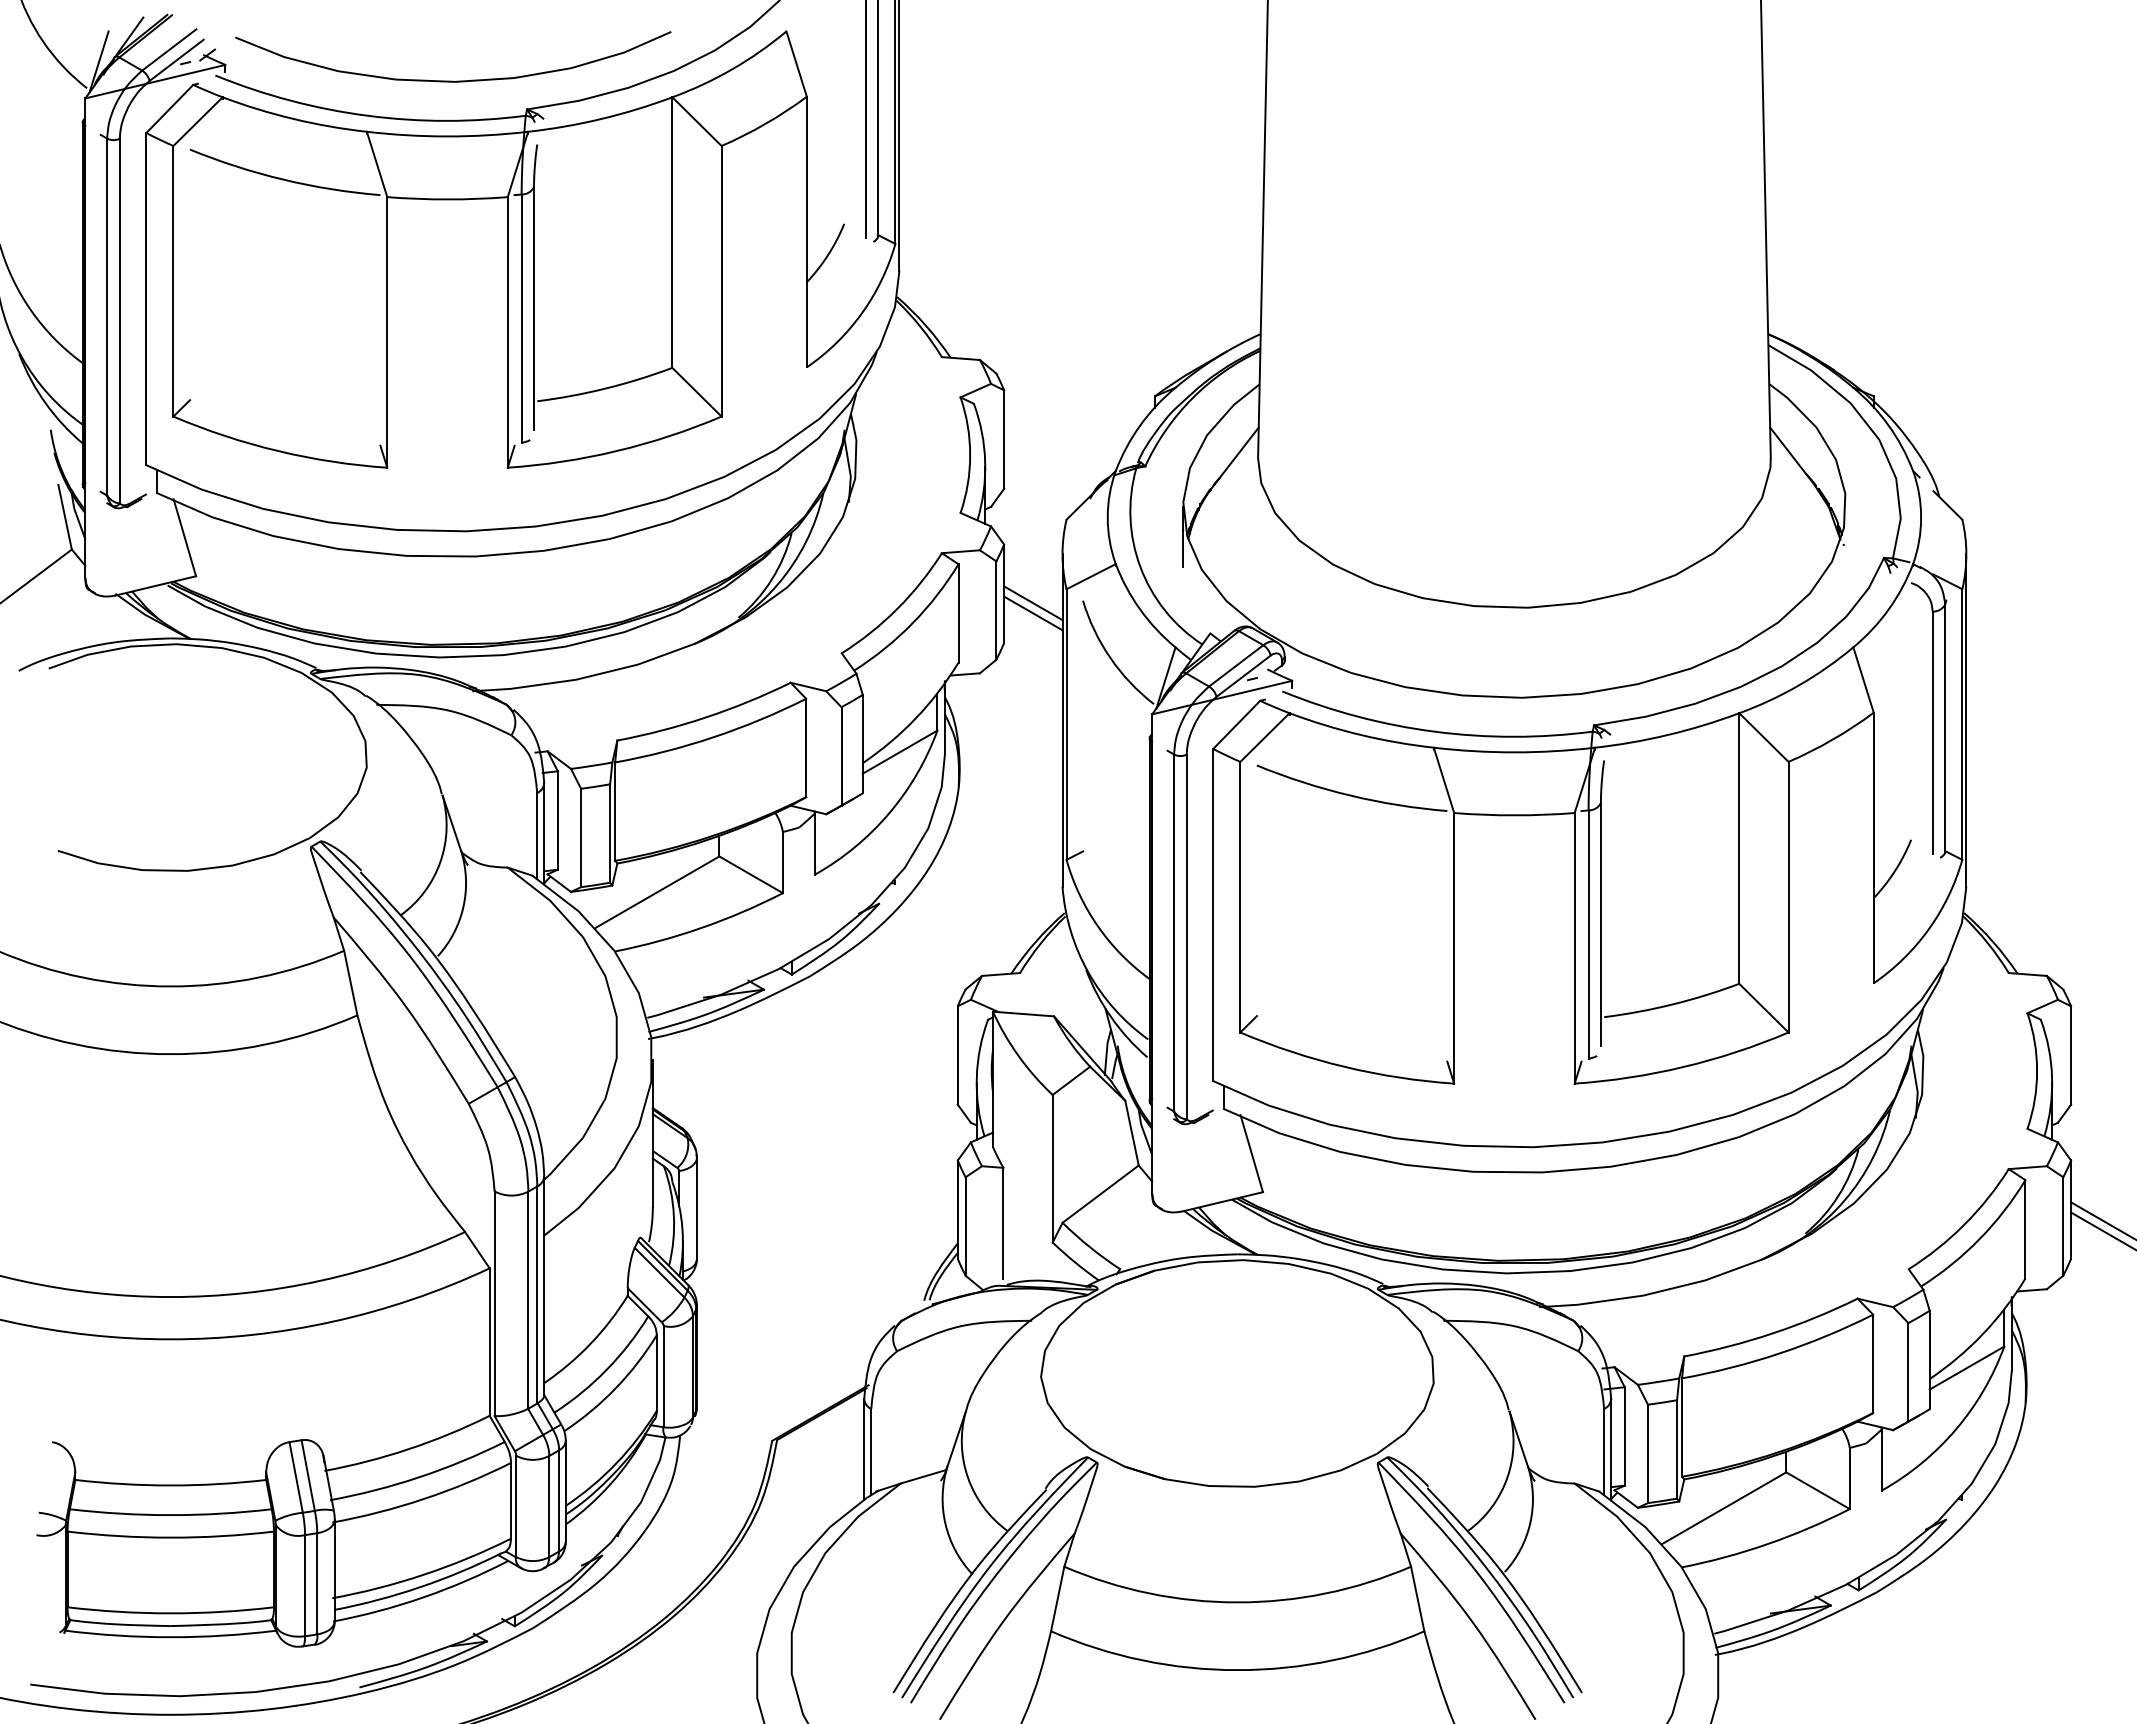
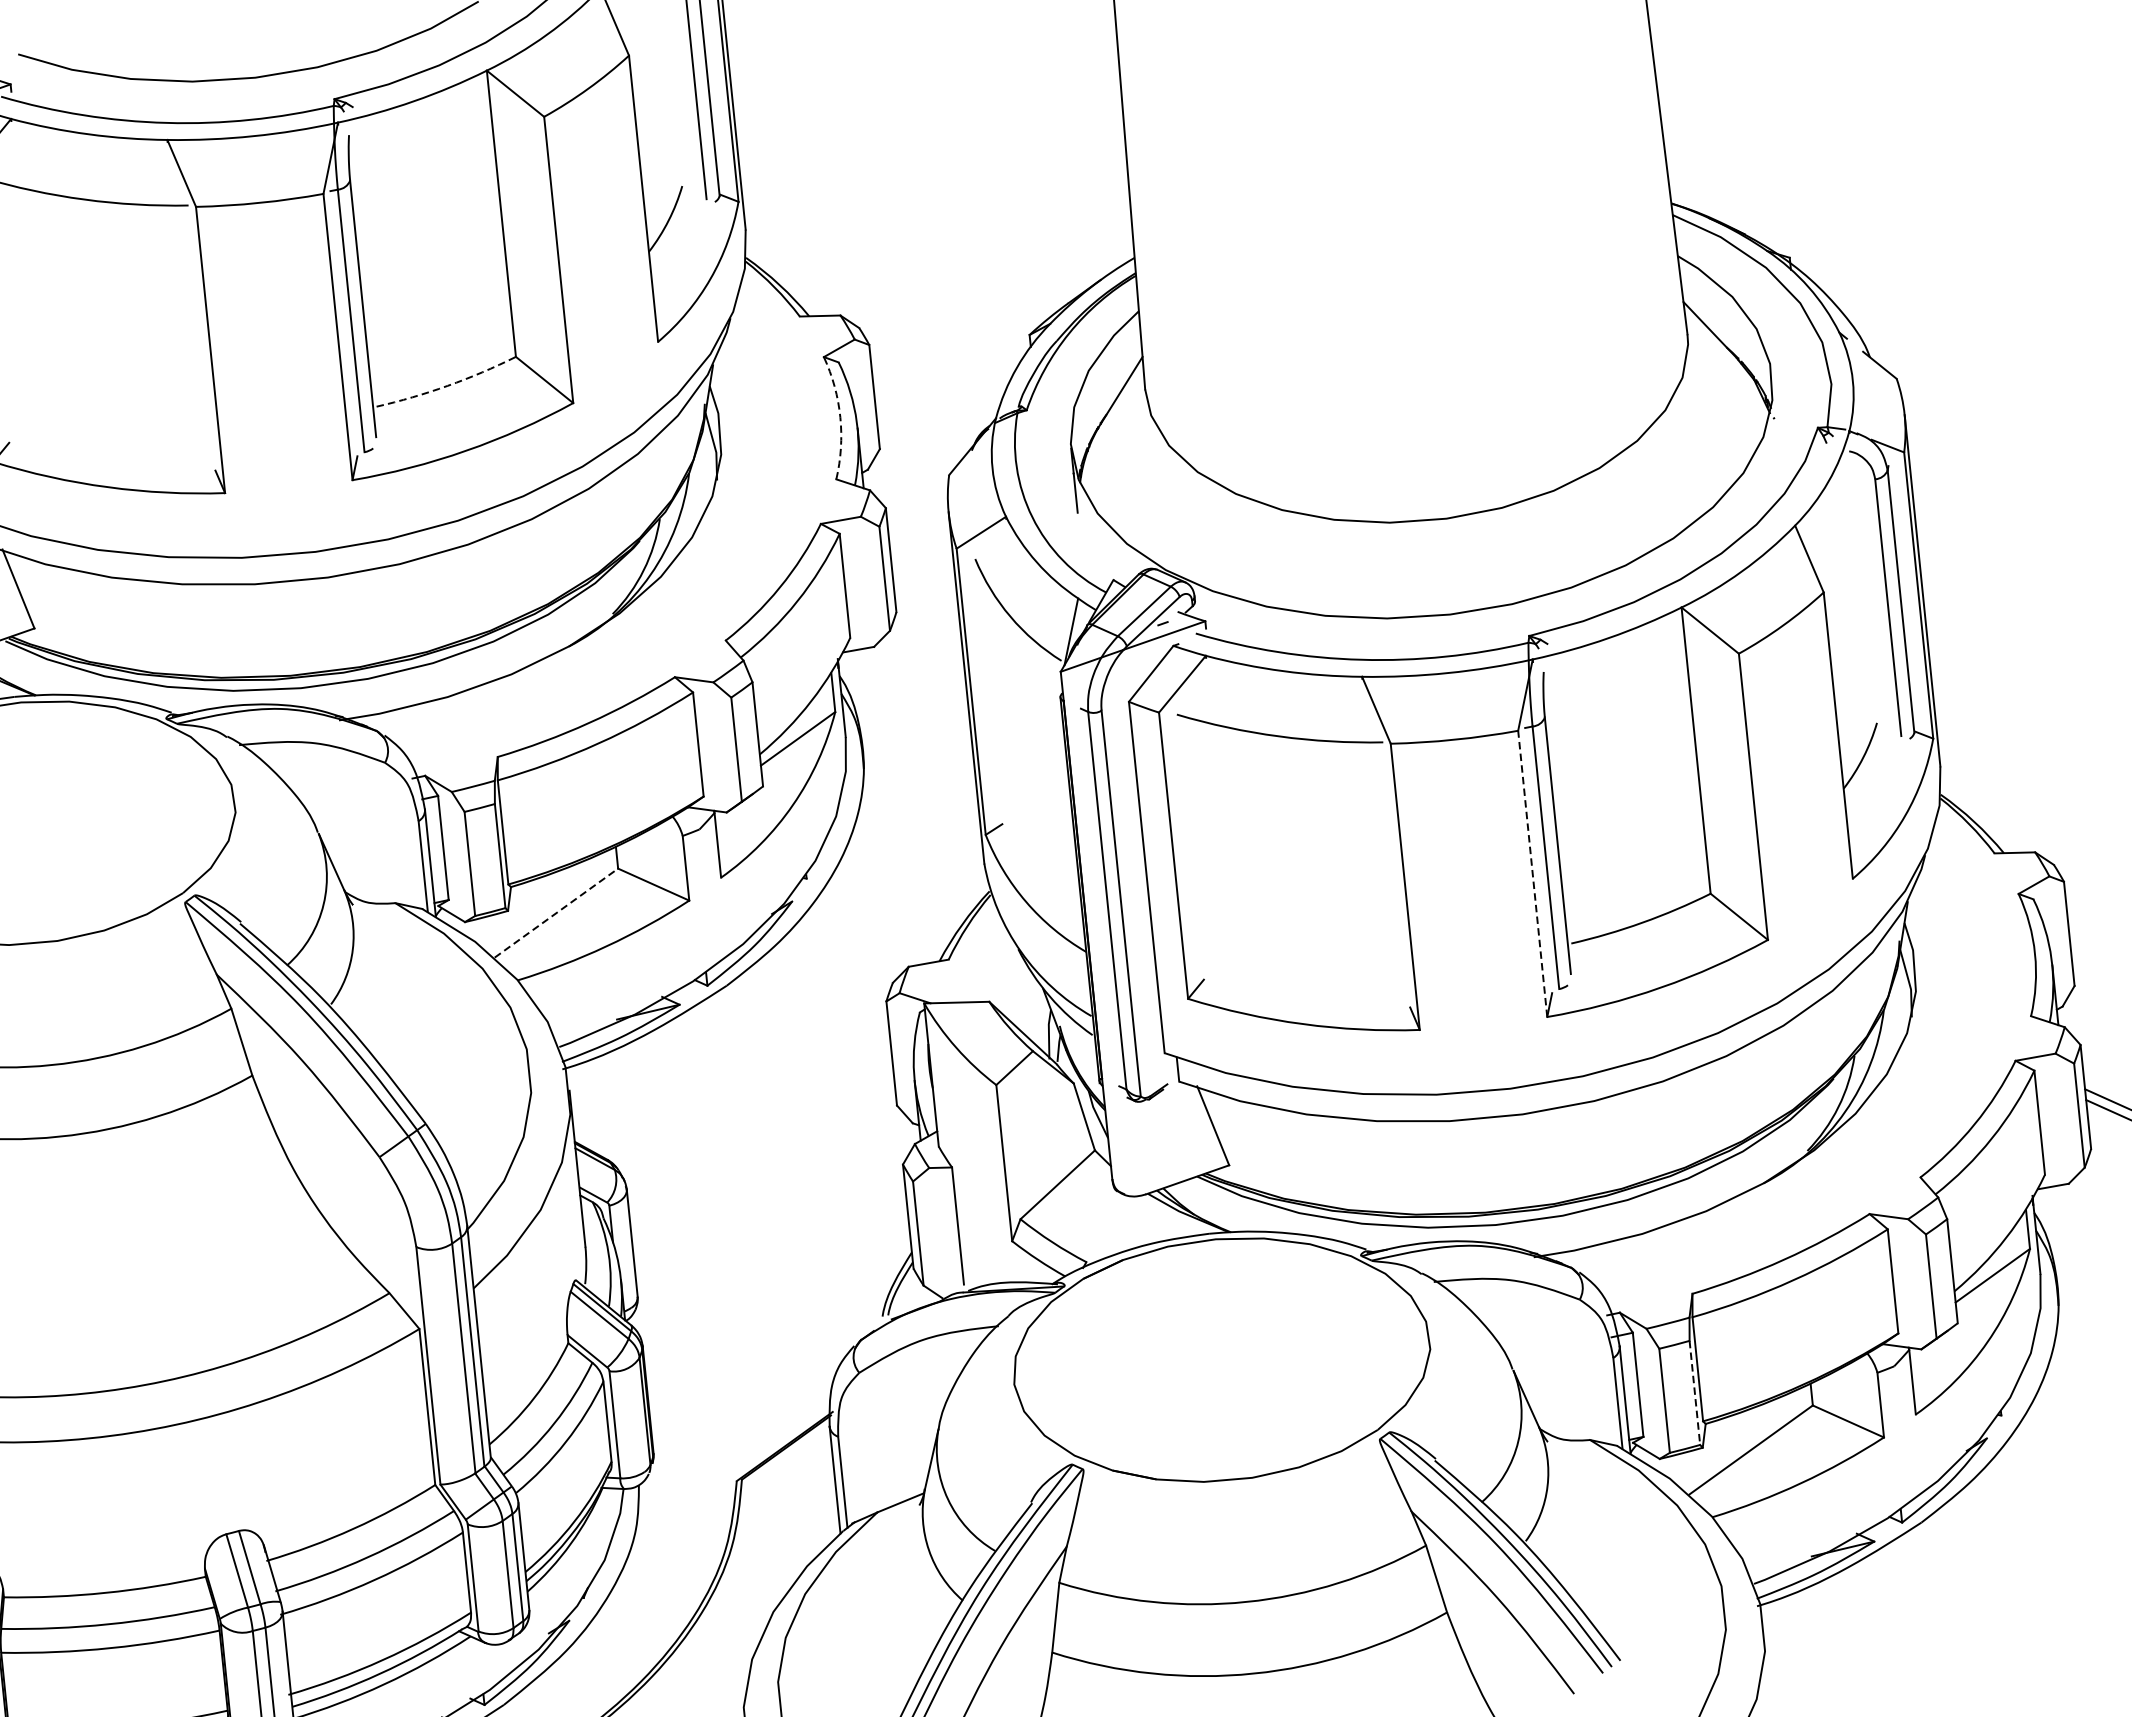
arc: (605, 388) -> (447, 385), solid -> dashed
arc: (970, 455) -> (840, 417), solid -> dashed
line: (1033, 603) -> (923, 567), removed
line: (1033, 613) -> (924, 577), removed
line: (657, 892) -> (556, 913), solid -> dashed
line: (1574, 947) -> (1532, 873), solid -> dashed
line: (1677, 1449) -> (1695, 1392), solid -> dashed

